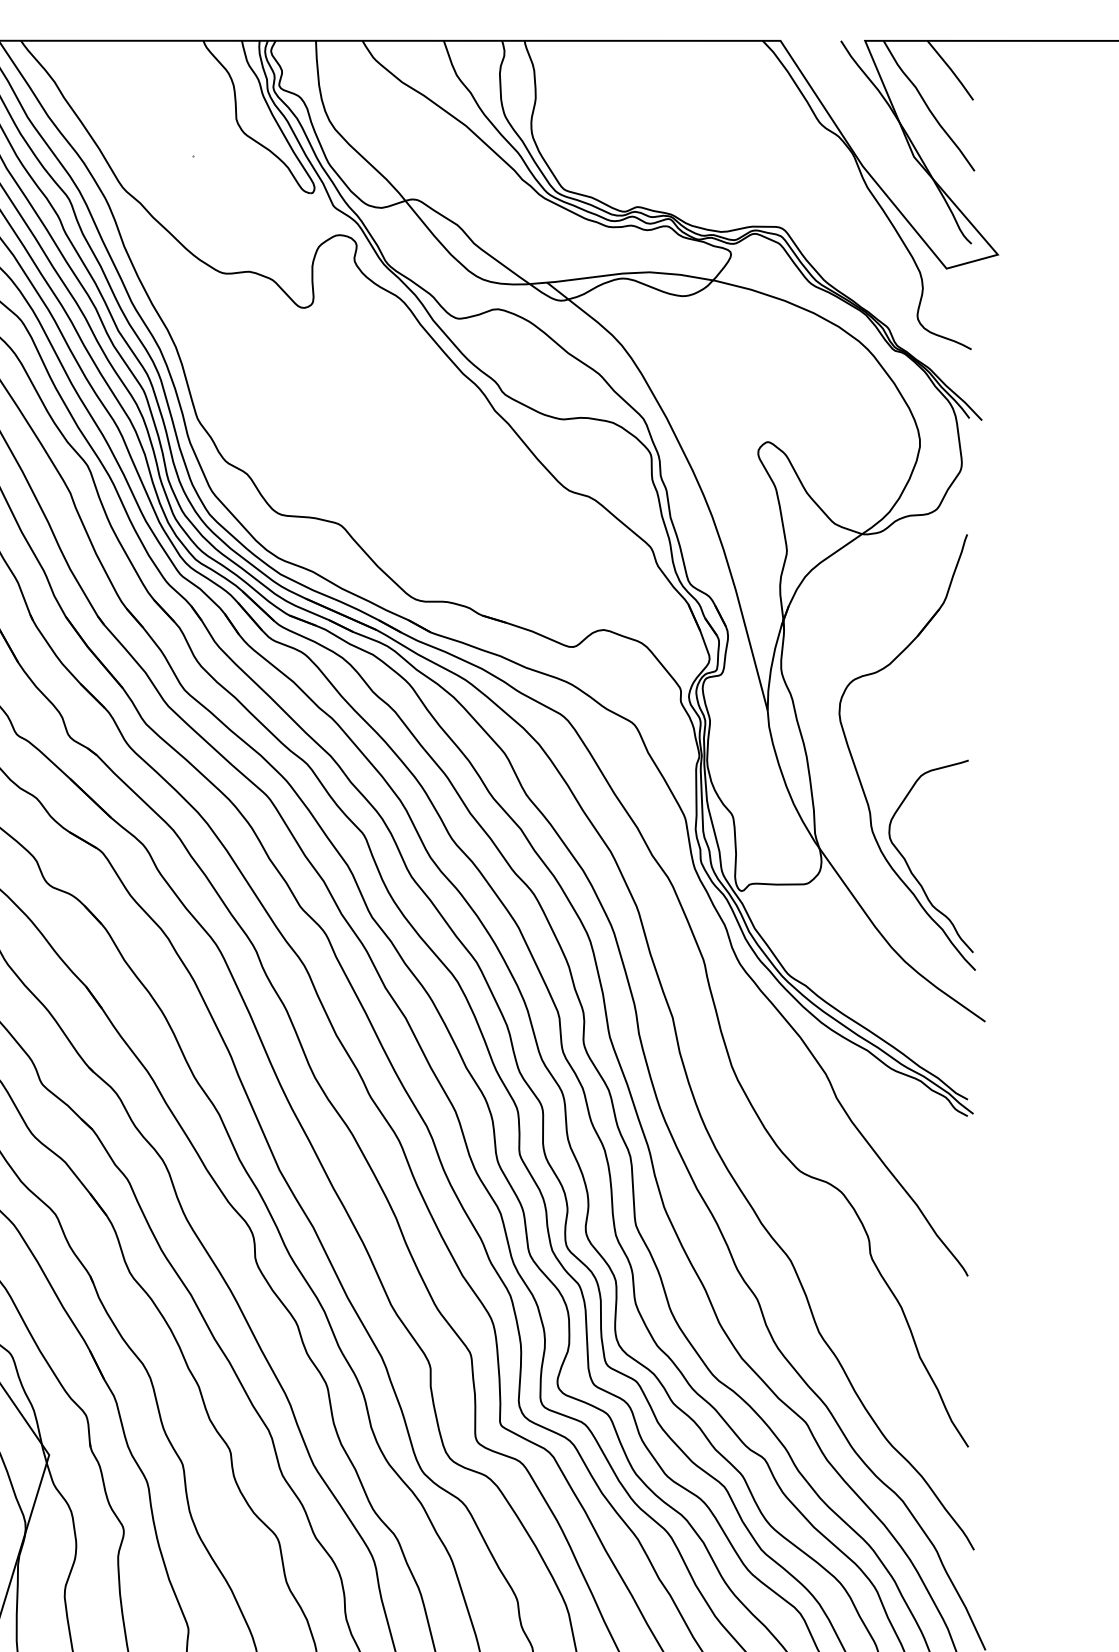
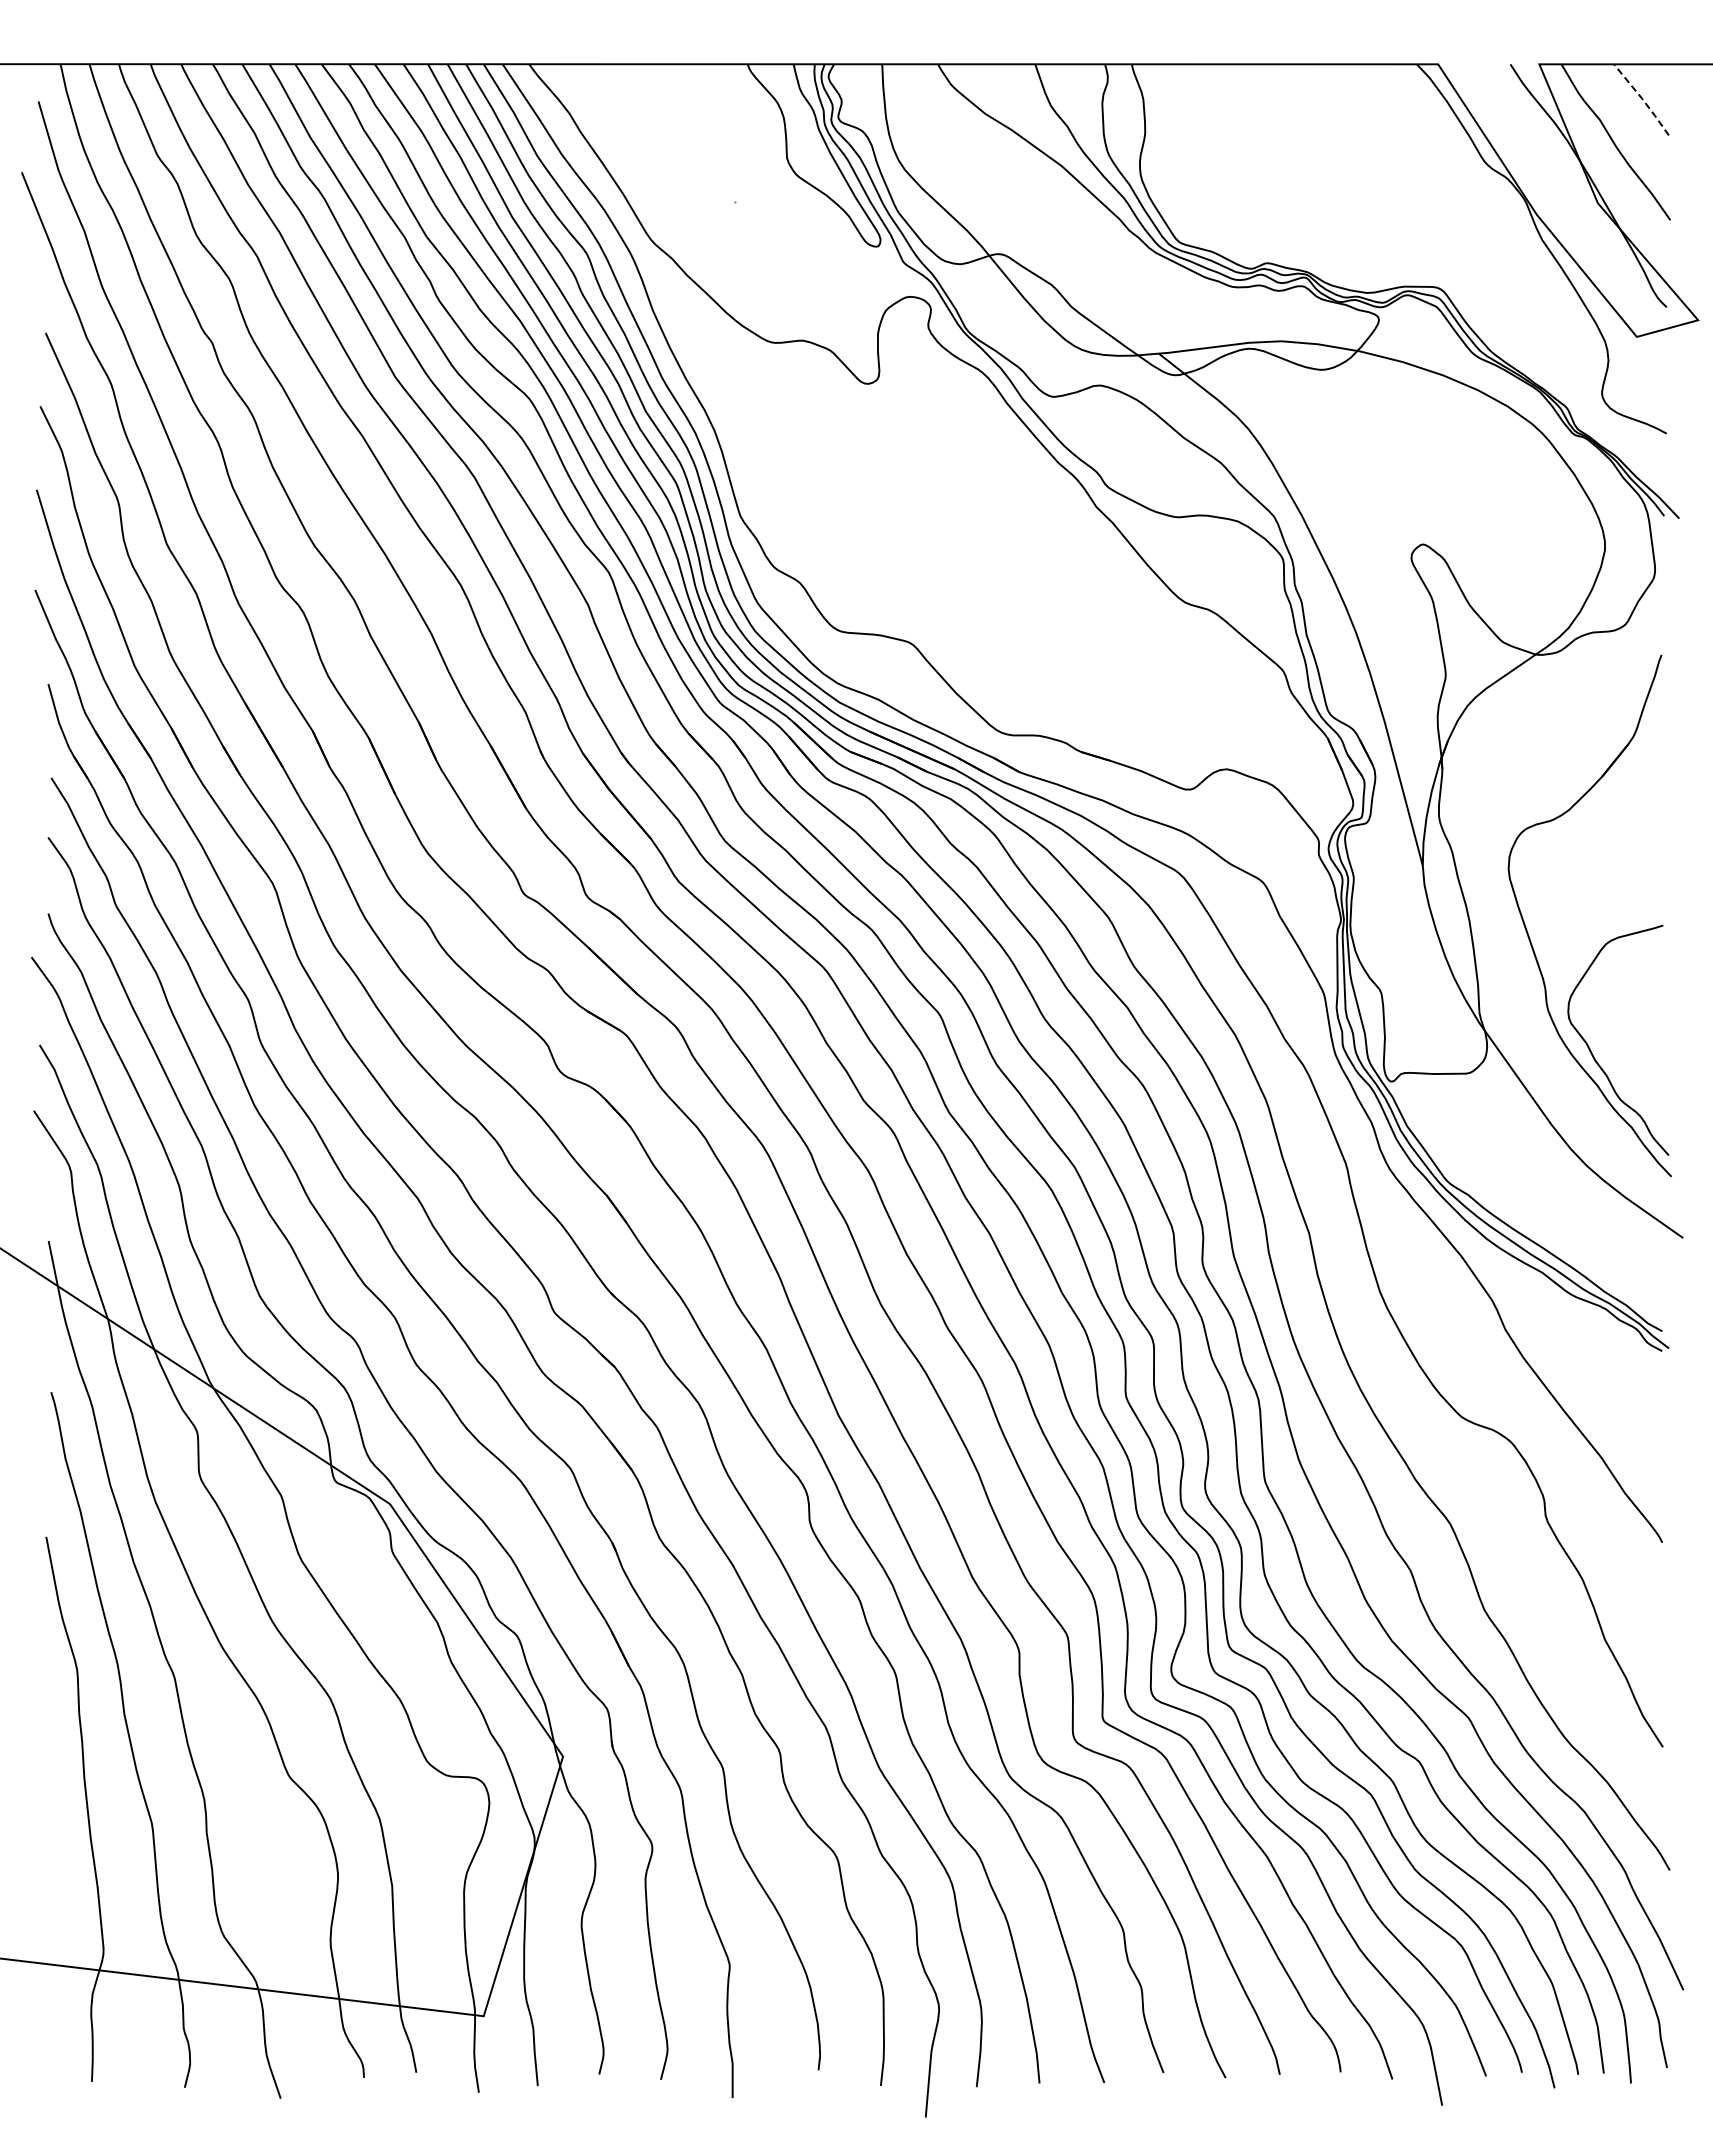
line: (951, 70) -> (1642, 99), solid -> dashed

